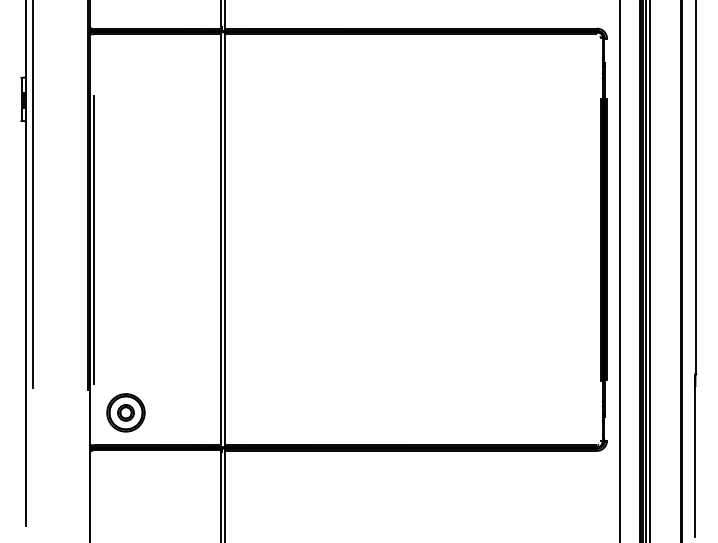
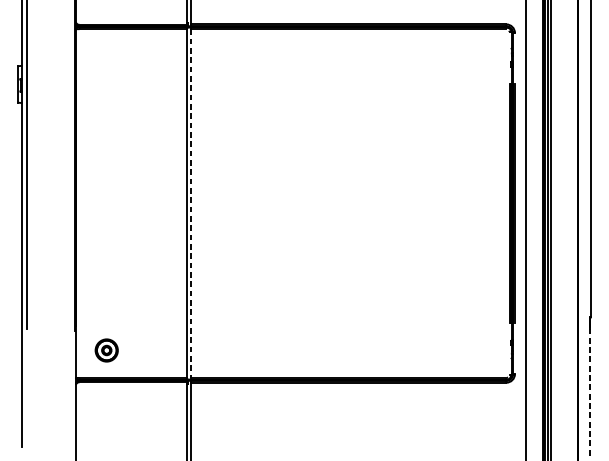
line: (93, 239) -> (79, 203), removed
line: (225, 240) -> (191, 204), solid -> dashed
part: (125, 412) -> (106, 350), size x0.7
line: (695, 462) -> (590, 392), solid -> dashed

